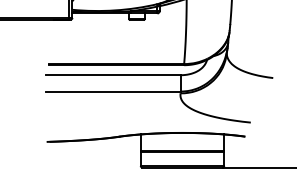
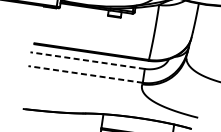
line: (112, 75) -> (86, 60), solid -> dashed
line: (112, 91) -> (84, 74), solid -> dashed

